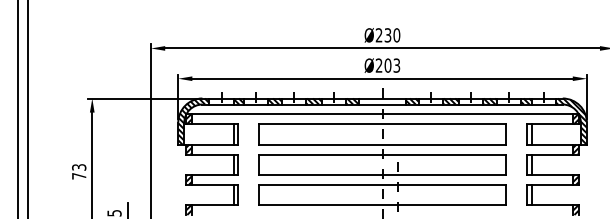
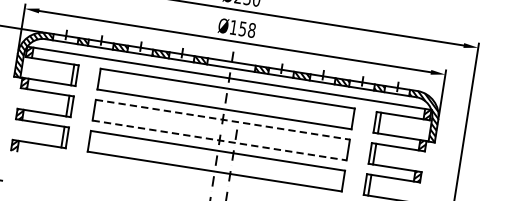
text: (387, 65) -> (242, 28), Ø203 -> Ø158
line: (383, 154) -> (223, 119), solid -> dashed
line: (383, 174) -> (220, 140), solid -> dashed

